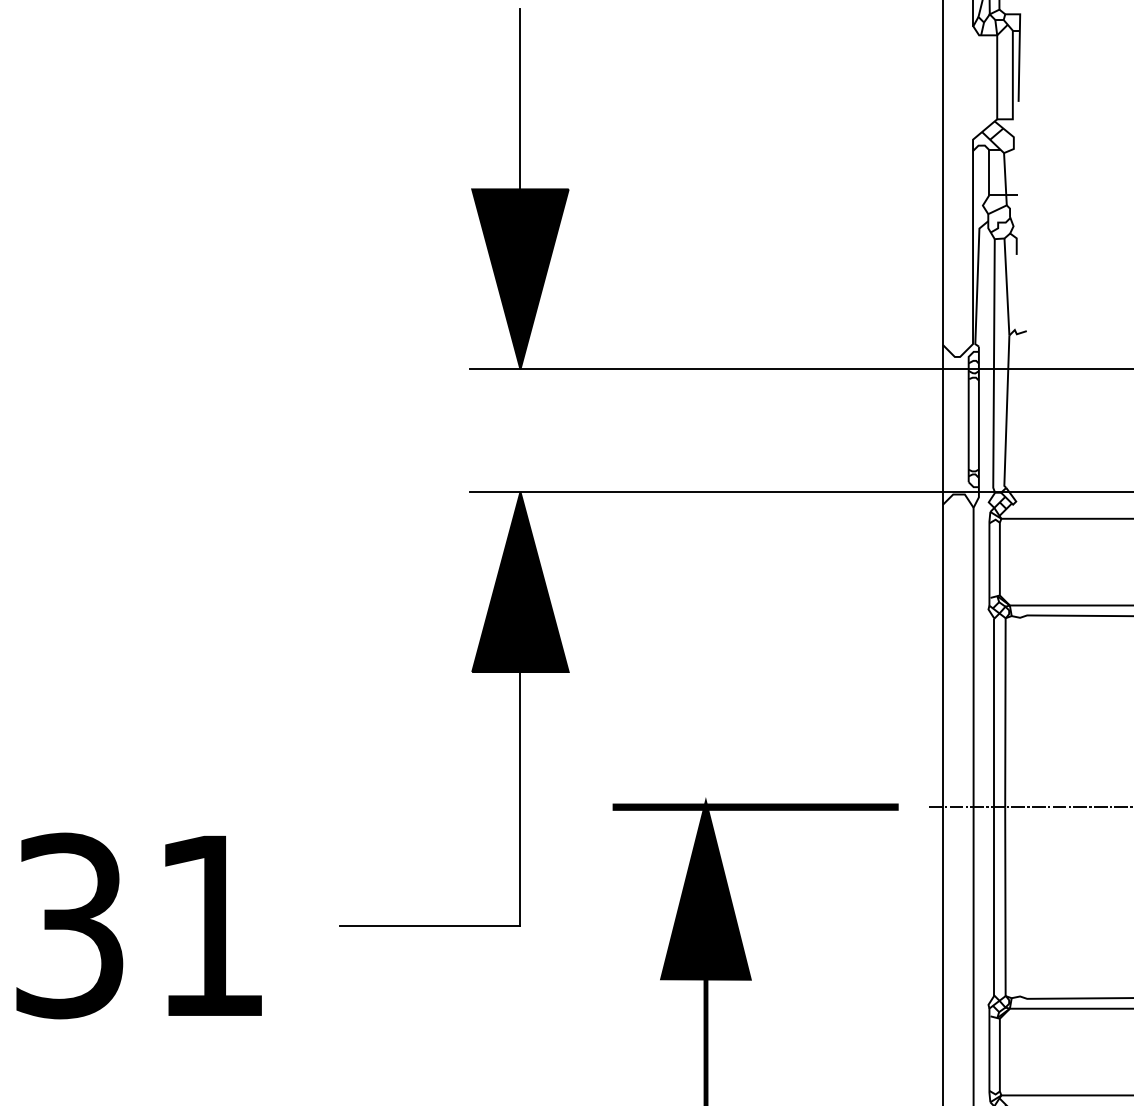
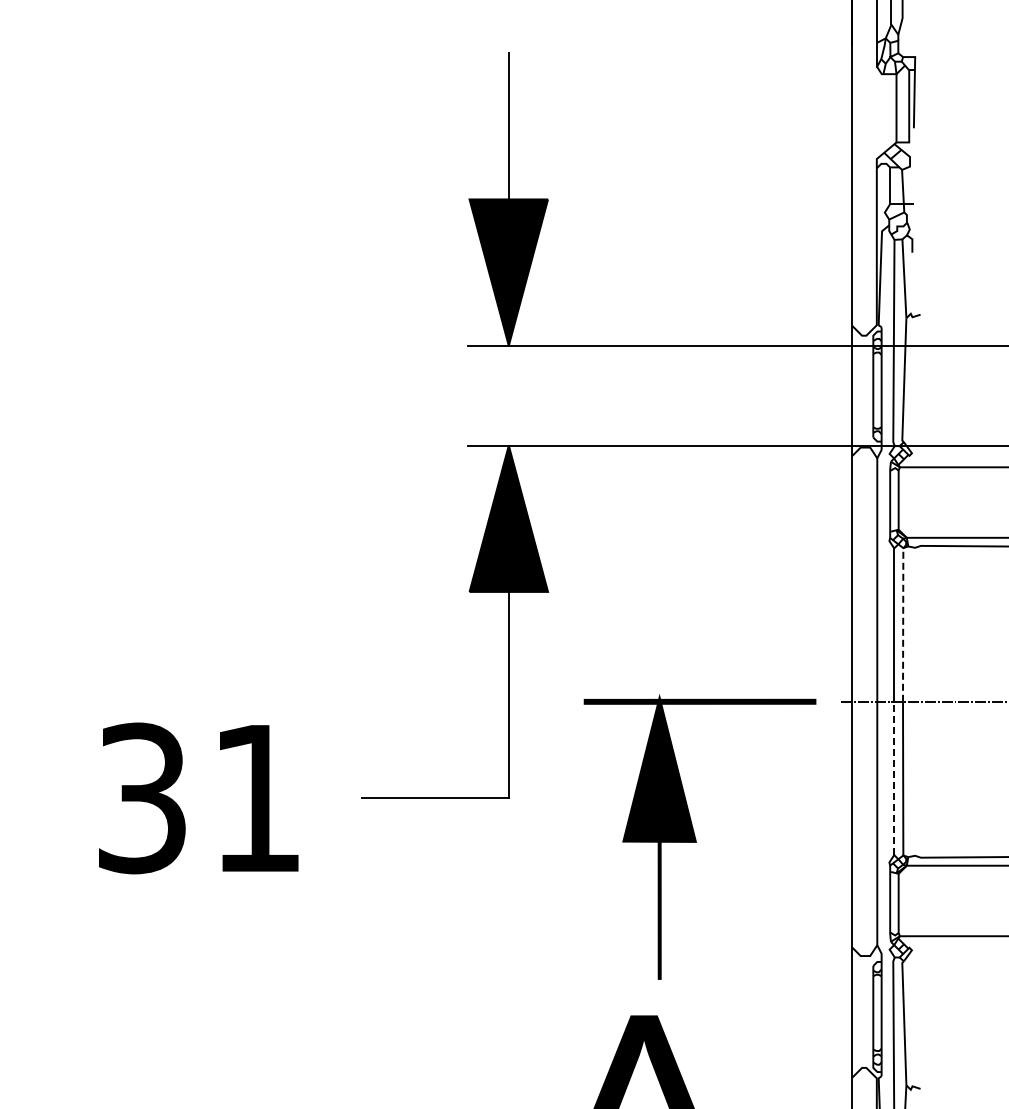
line: (1005, 712) -> (903, 624), solid -> dashed
line: (994, 901) -> (894, 778), solid -> dashed

